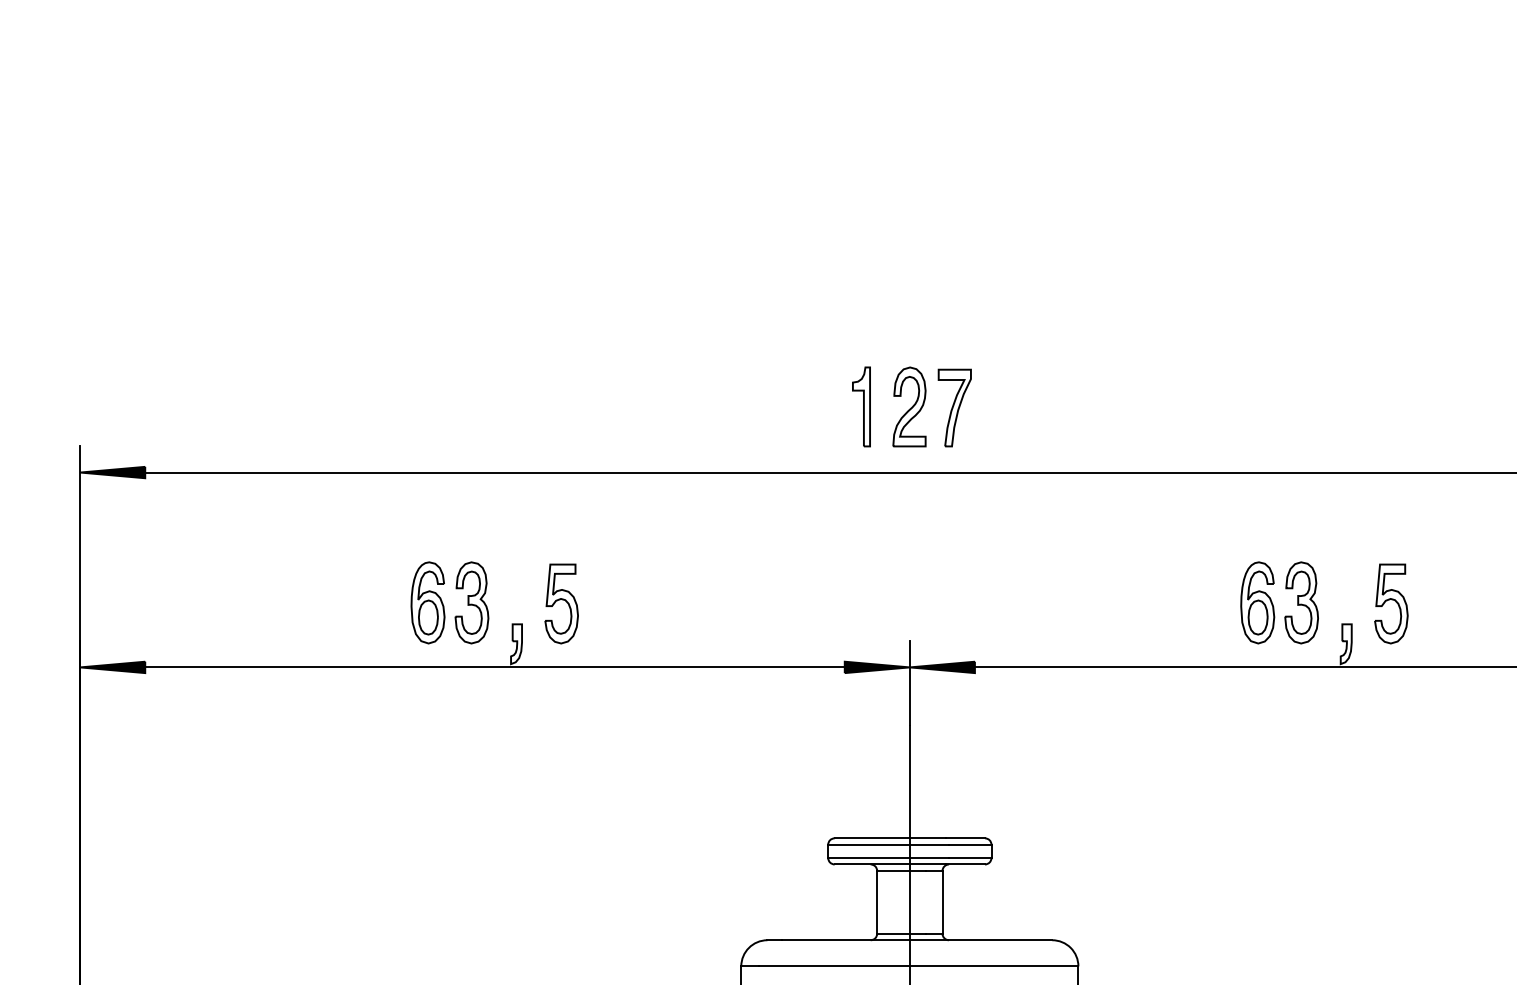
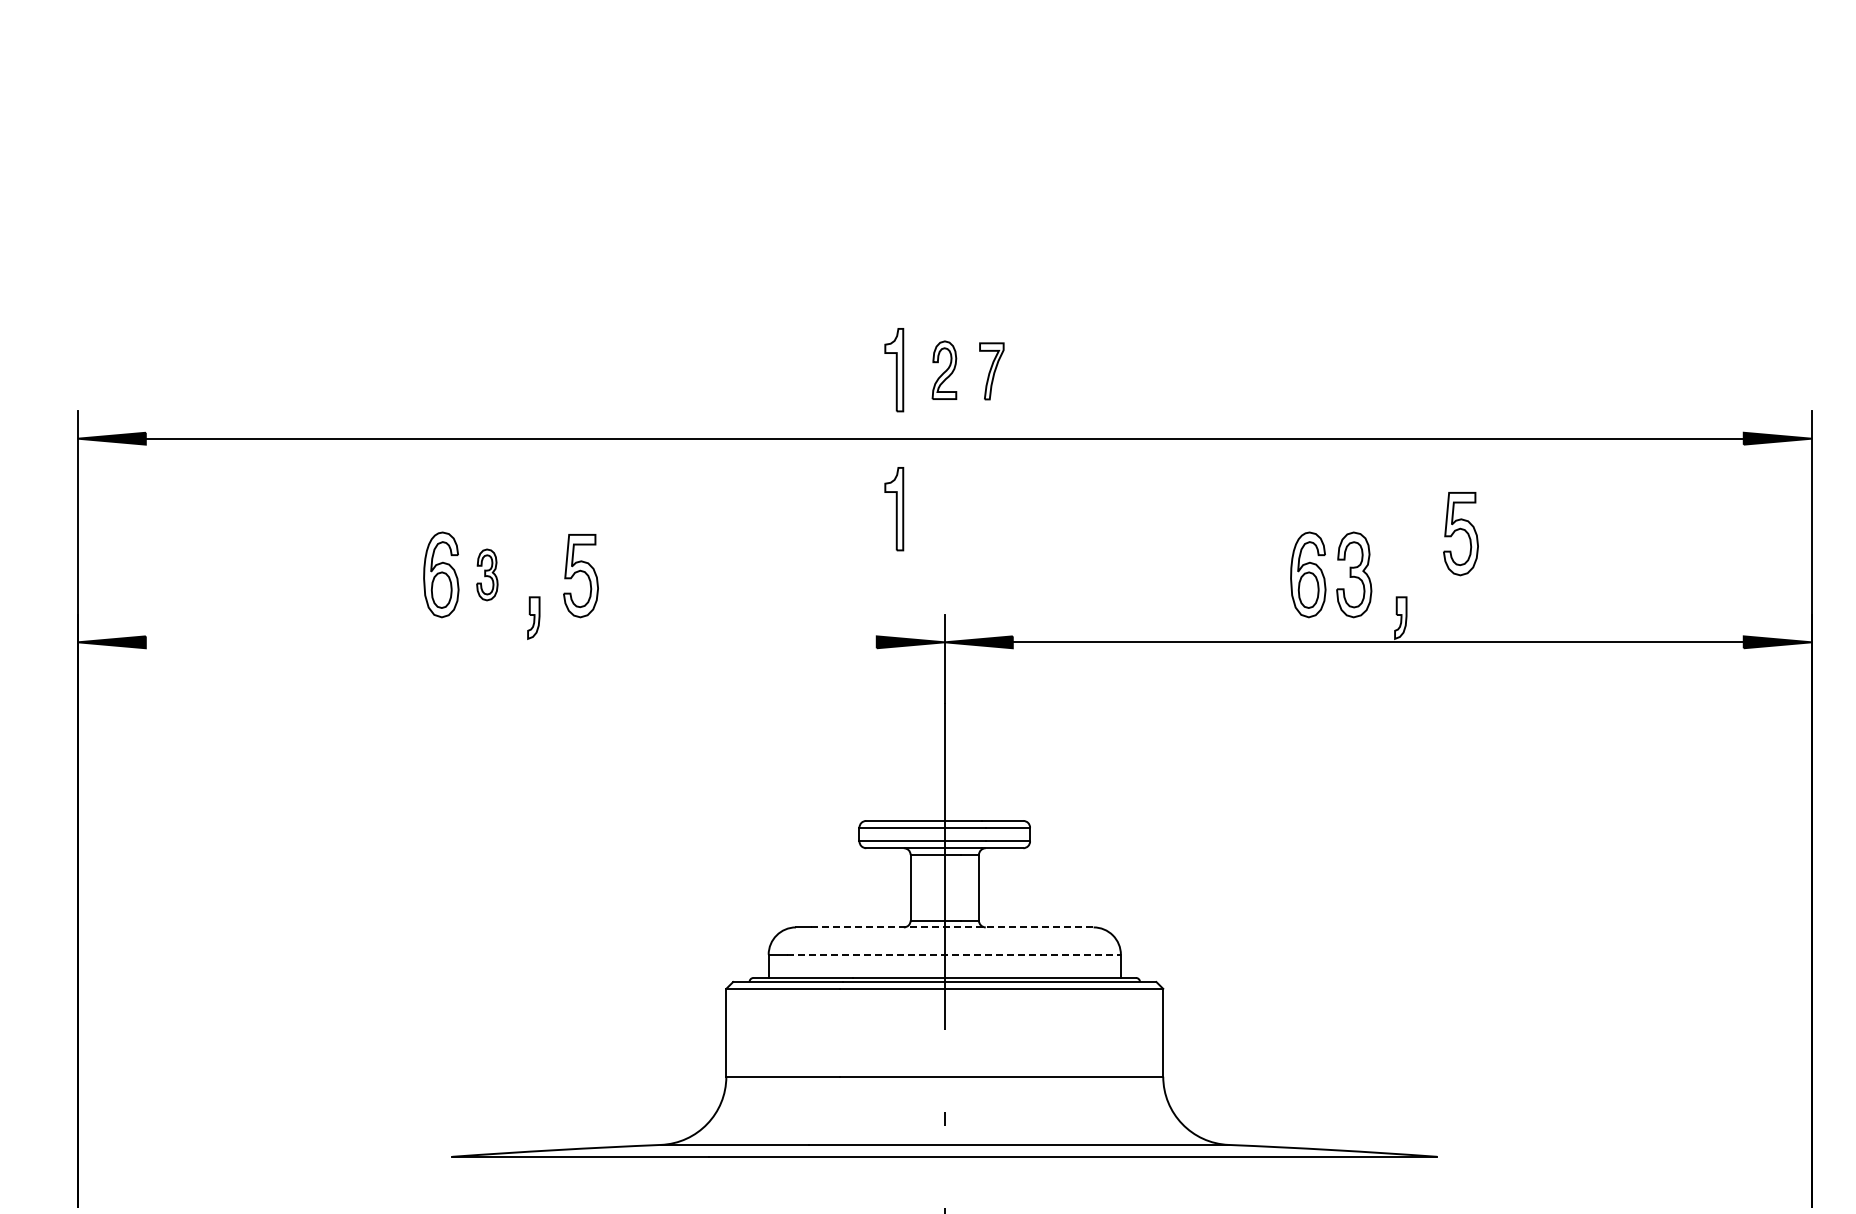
part: (909, 407) -> (944, 370), size x0.7
part: (954, 408) -> (991, 371), size x0.7
part: (861, 540) -> (894, 509), added
part: (472, 602) -> (487, 574), size x0.6
part: (1390, 604) -> (1460, 534), moved
line: (494, 667) -> (510, 642), removed
line: (918, 940) -> (953, 927), solid -> dashed
line: (918, 966) -> (953, 954), solid -> dashed

